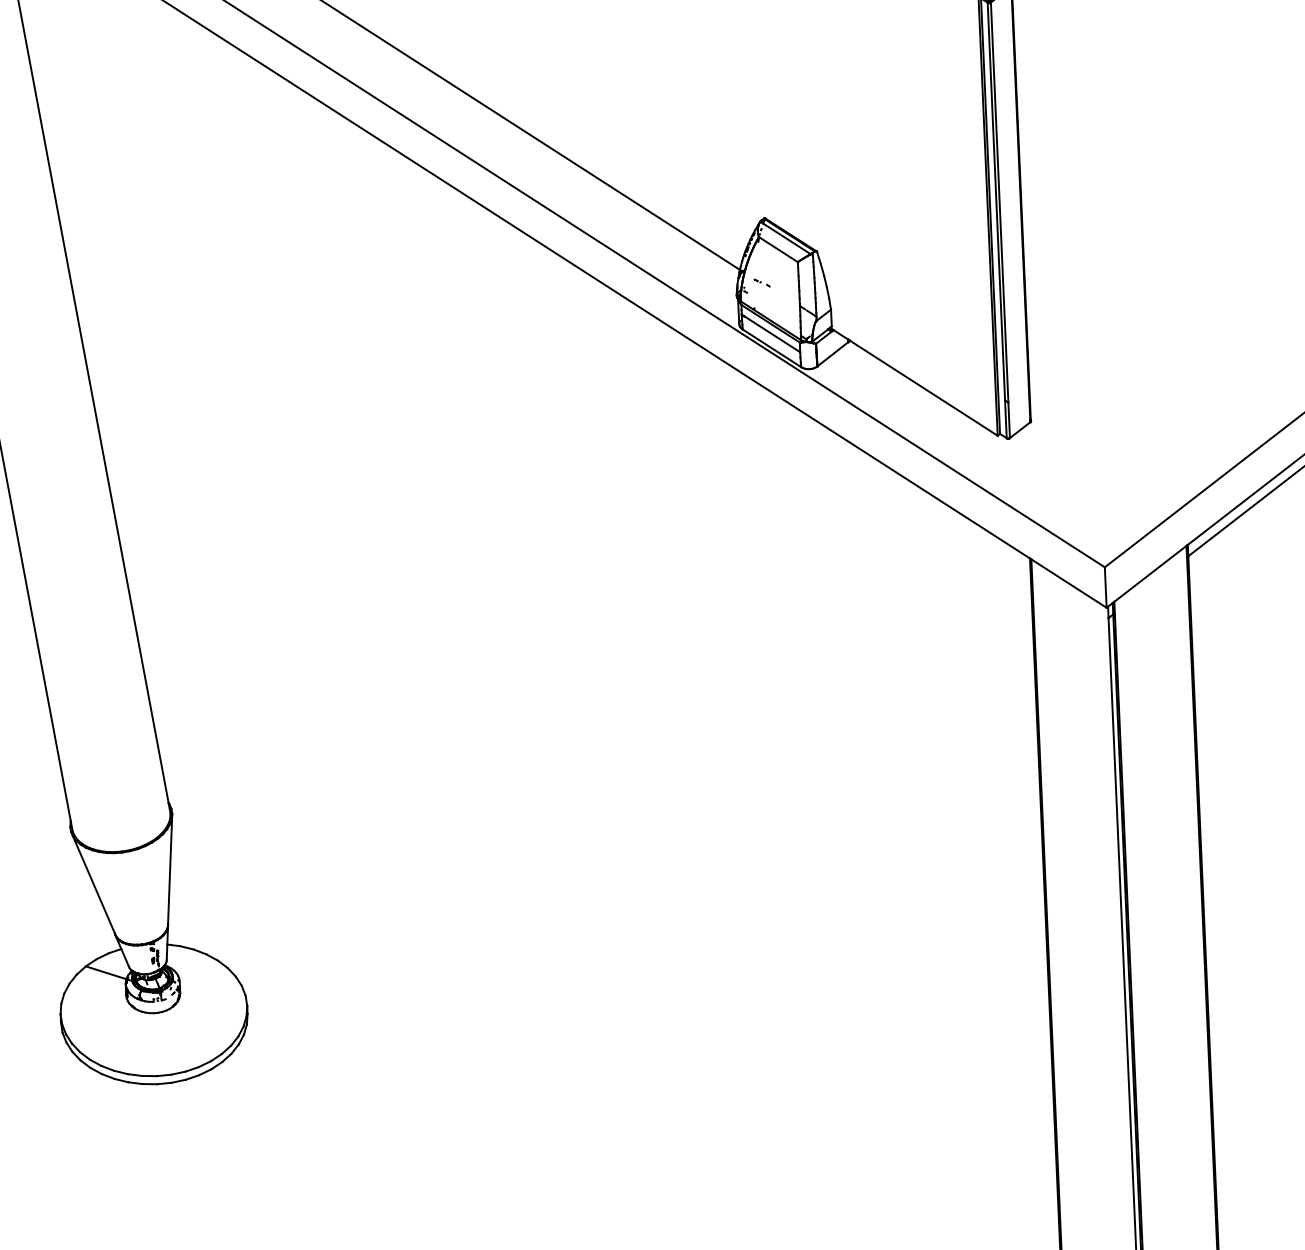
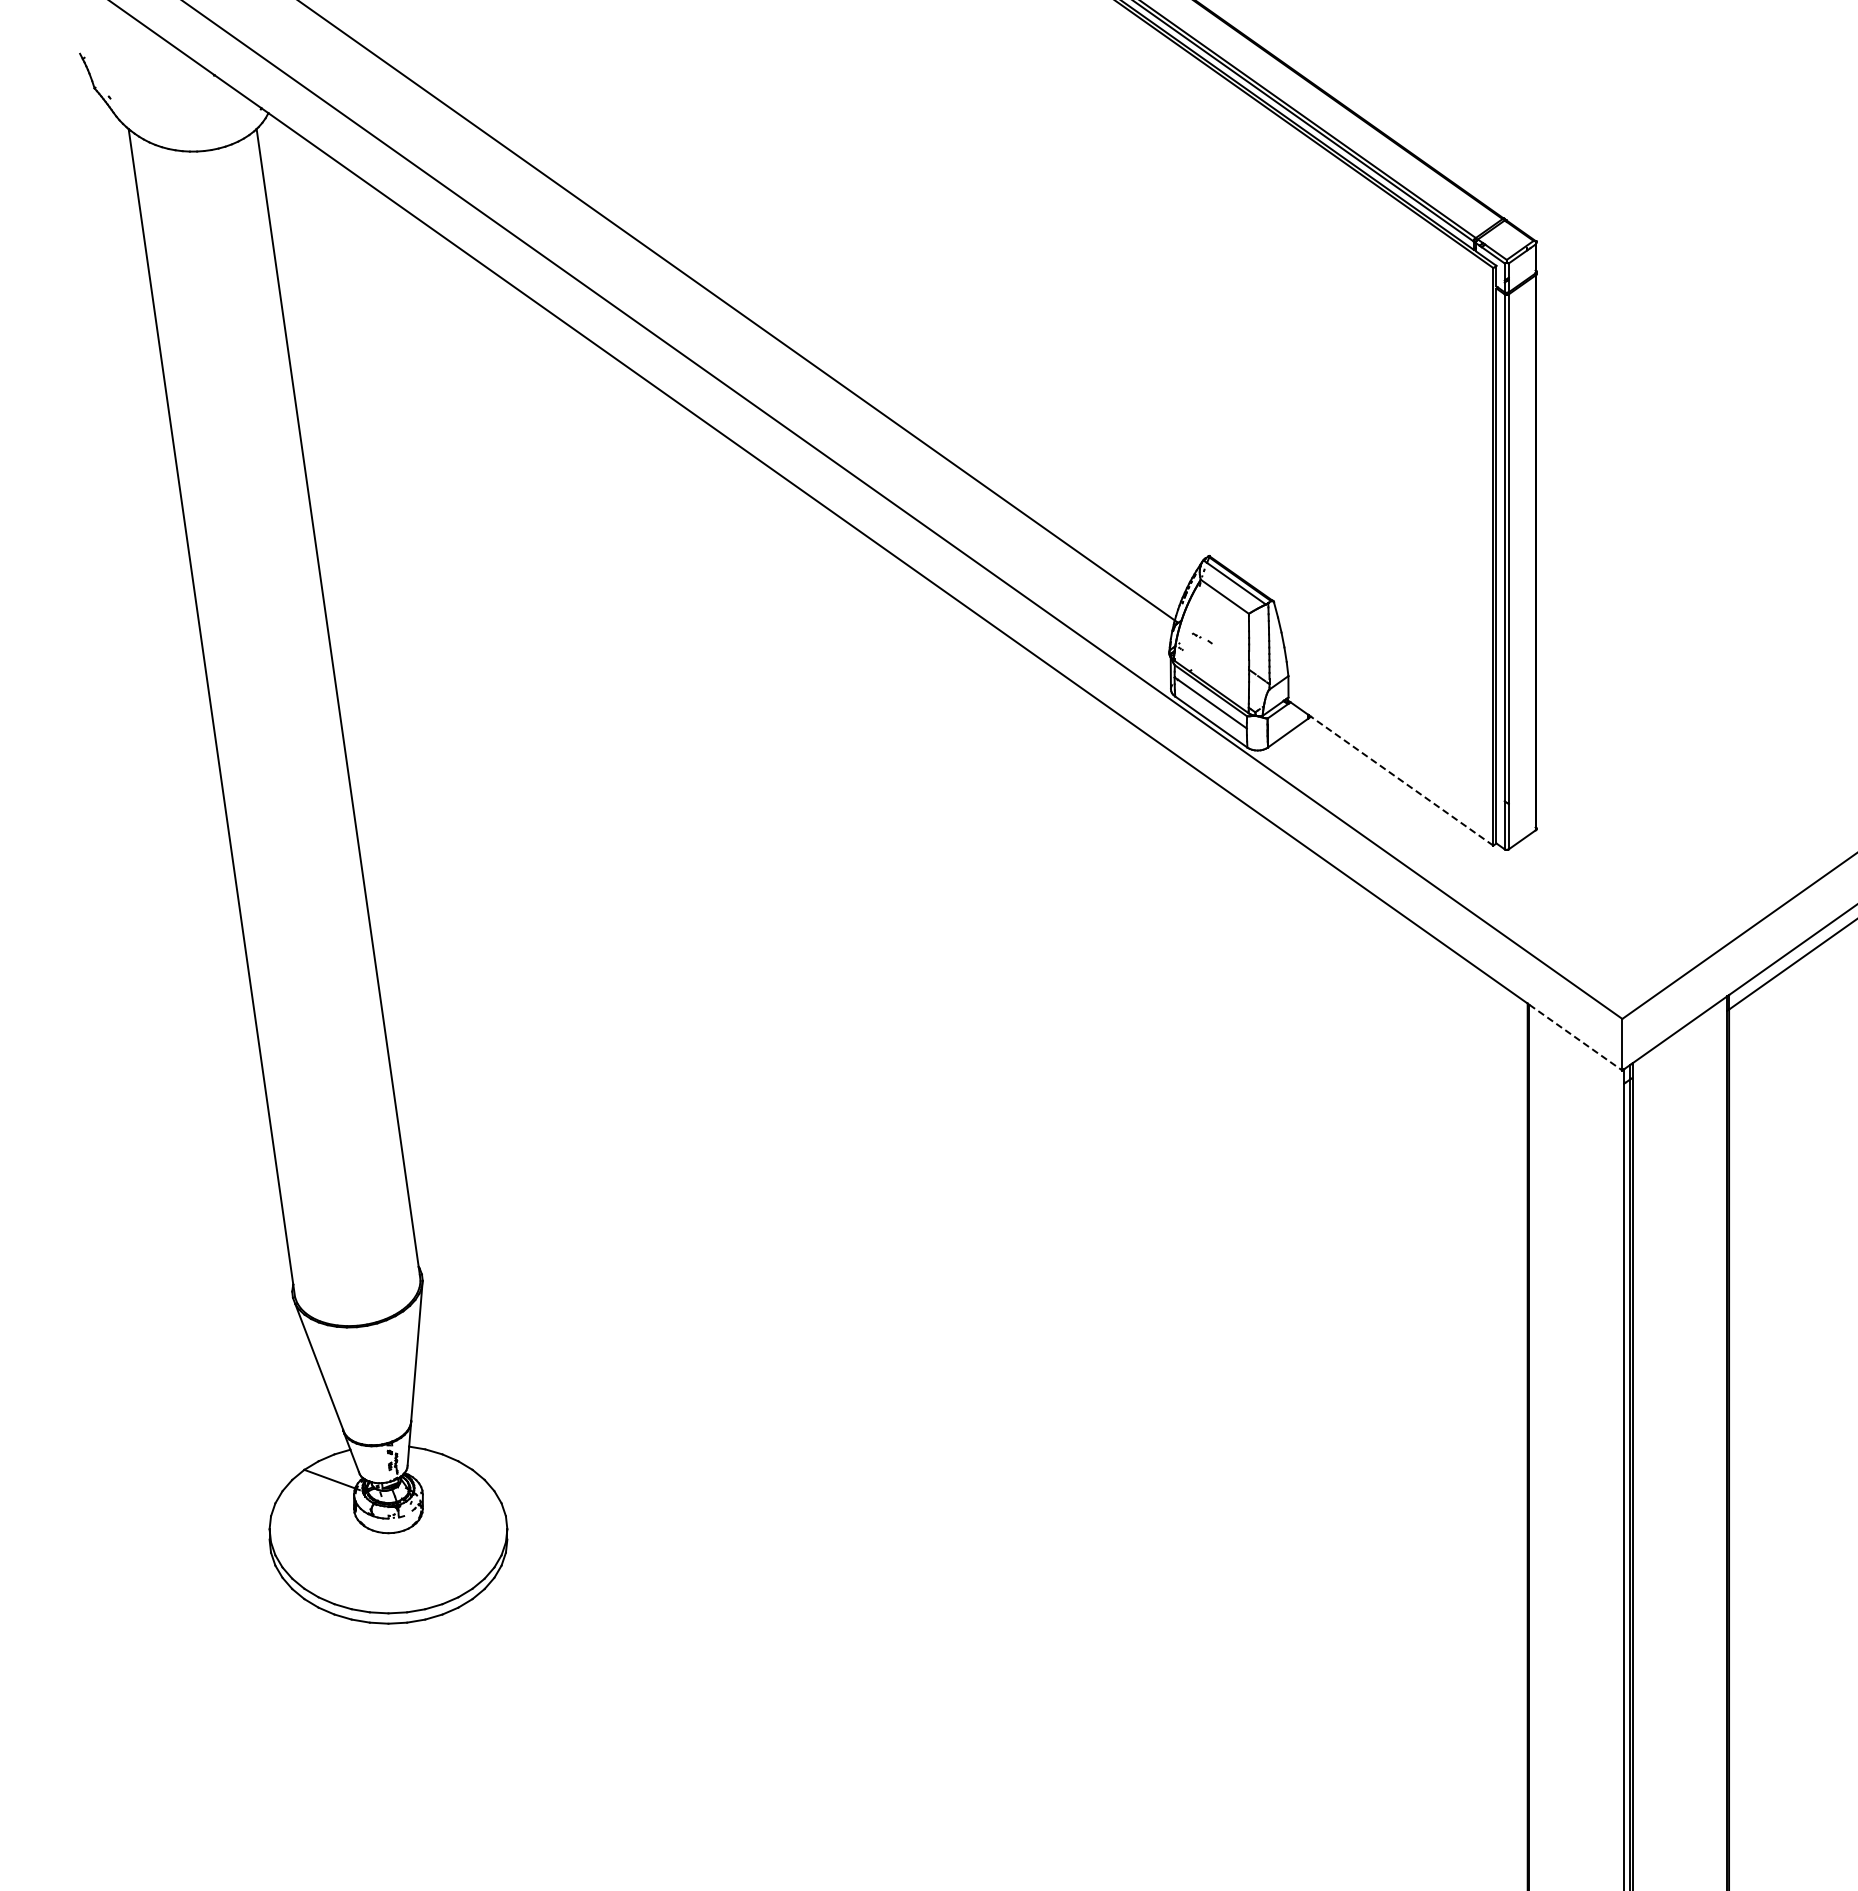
line: (924, 388) -> (1402, 781), solid -> dashed
line: (1068, 583) -> (1575, 1037), solid -> dashed

